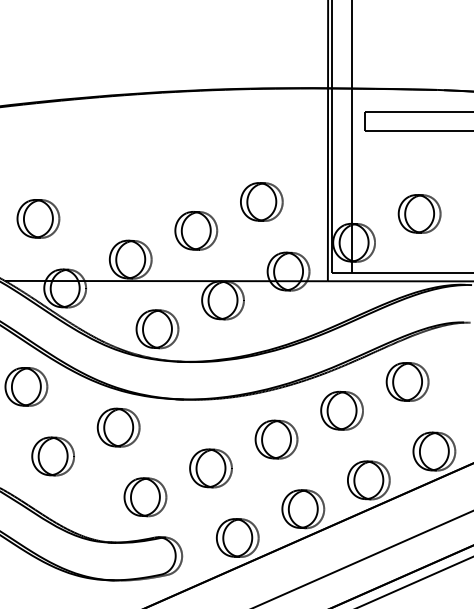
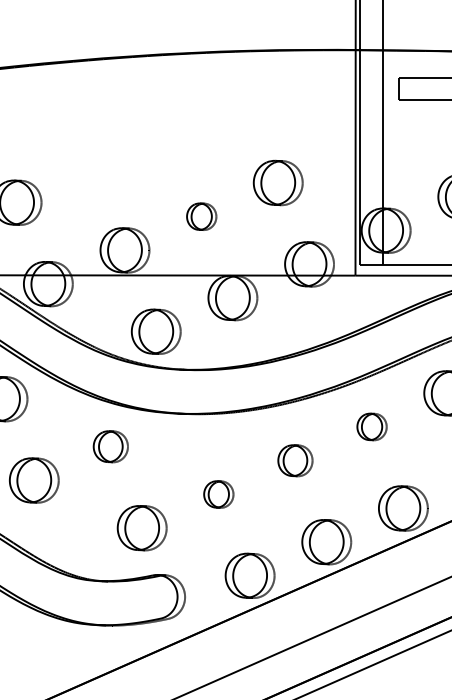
part: (196, 230) -> (201, 216), size x0.6
part: (341, 410) -> (371, 426), size x0.6
part: (118, 427) -> (110, 446), size x0.7
part: (276, 439) -> (295, 460), size x0.7
part: (210, 468) -> (218, 494), size x0.6

